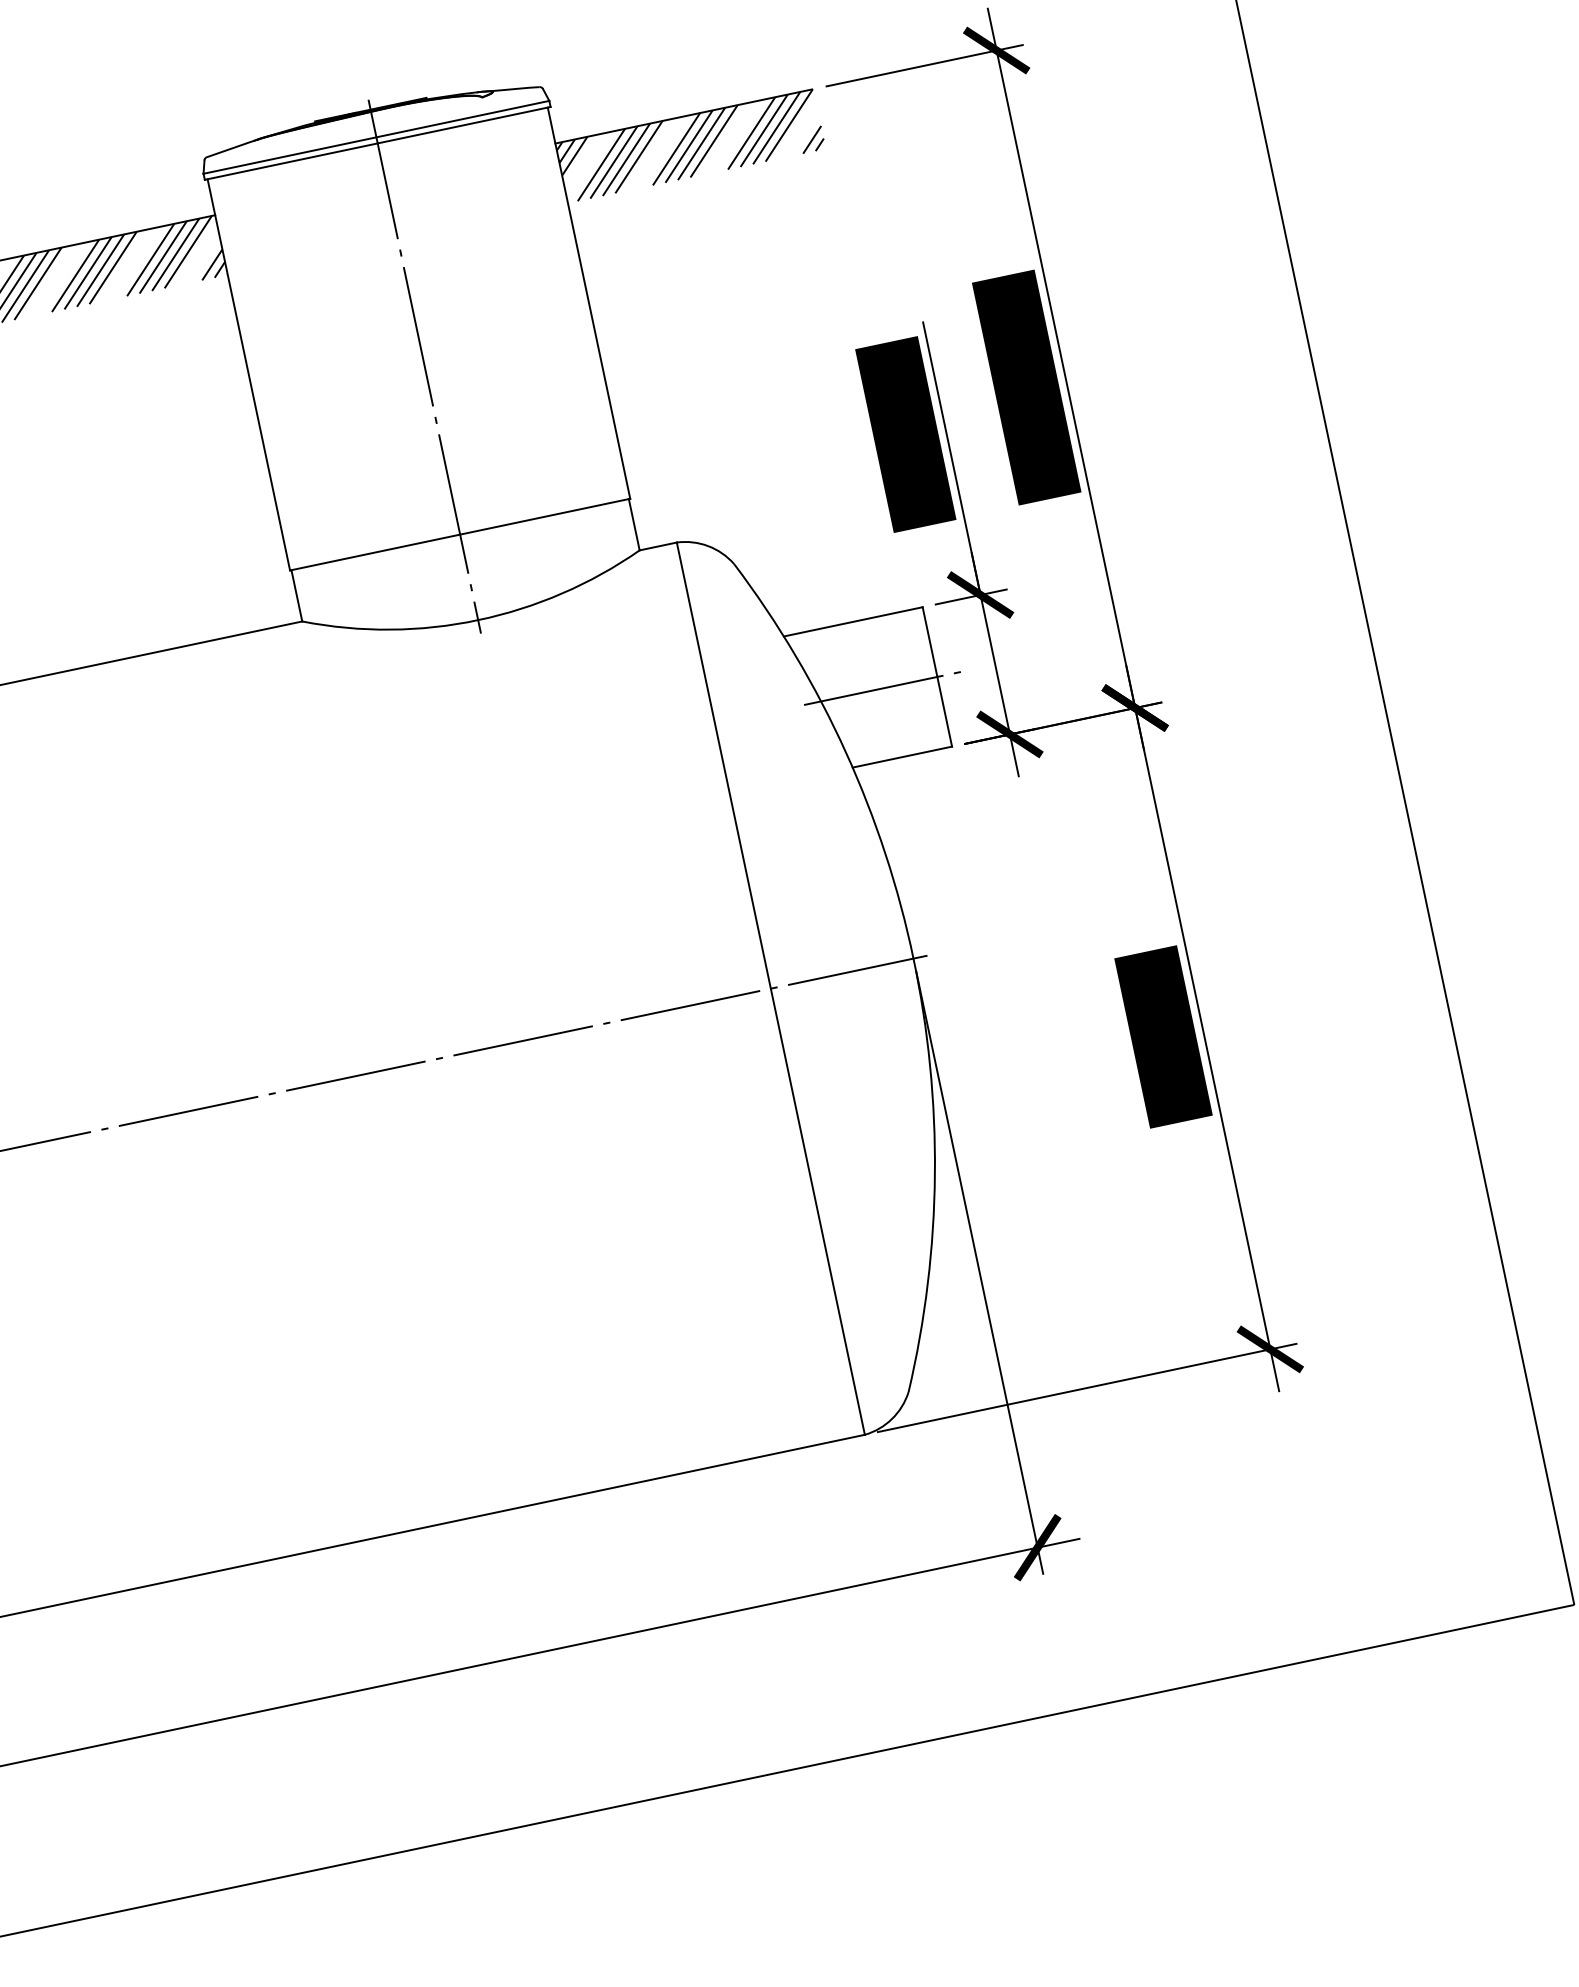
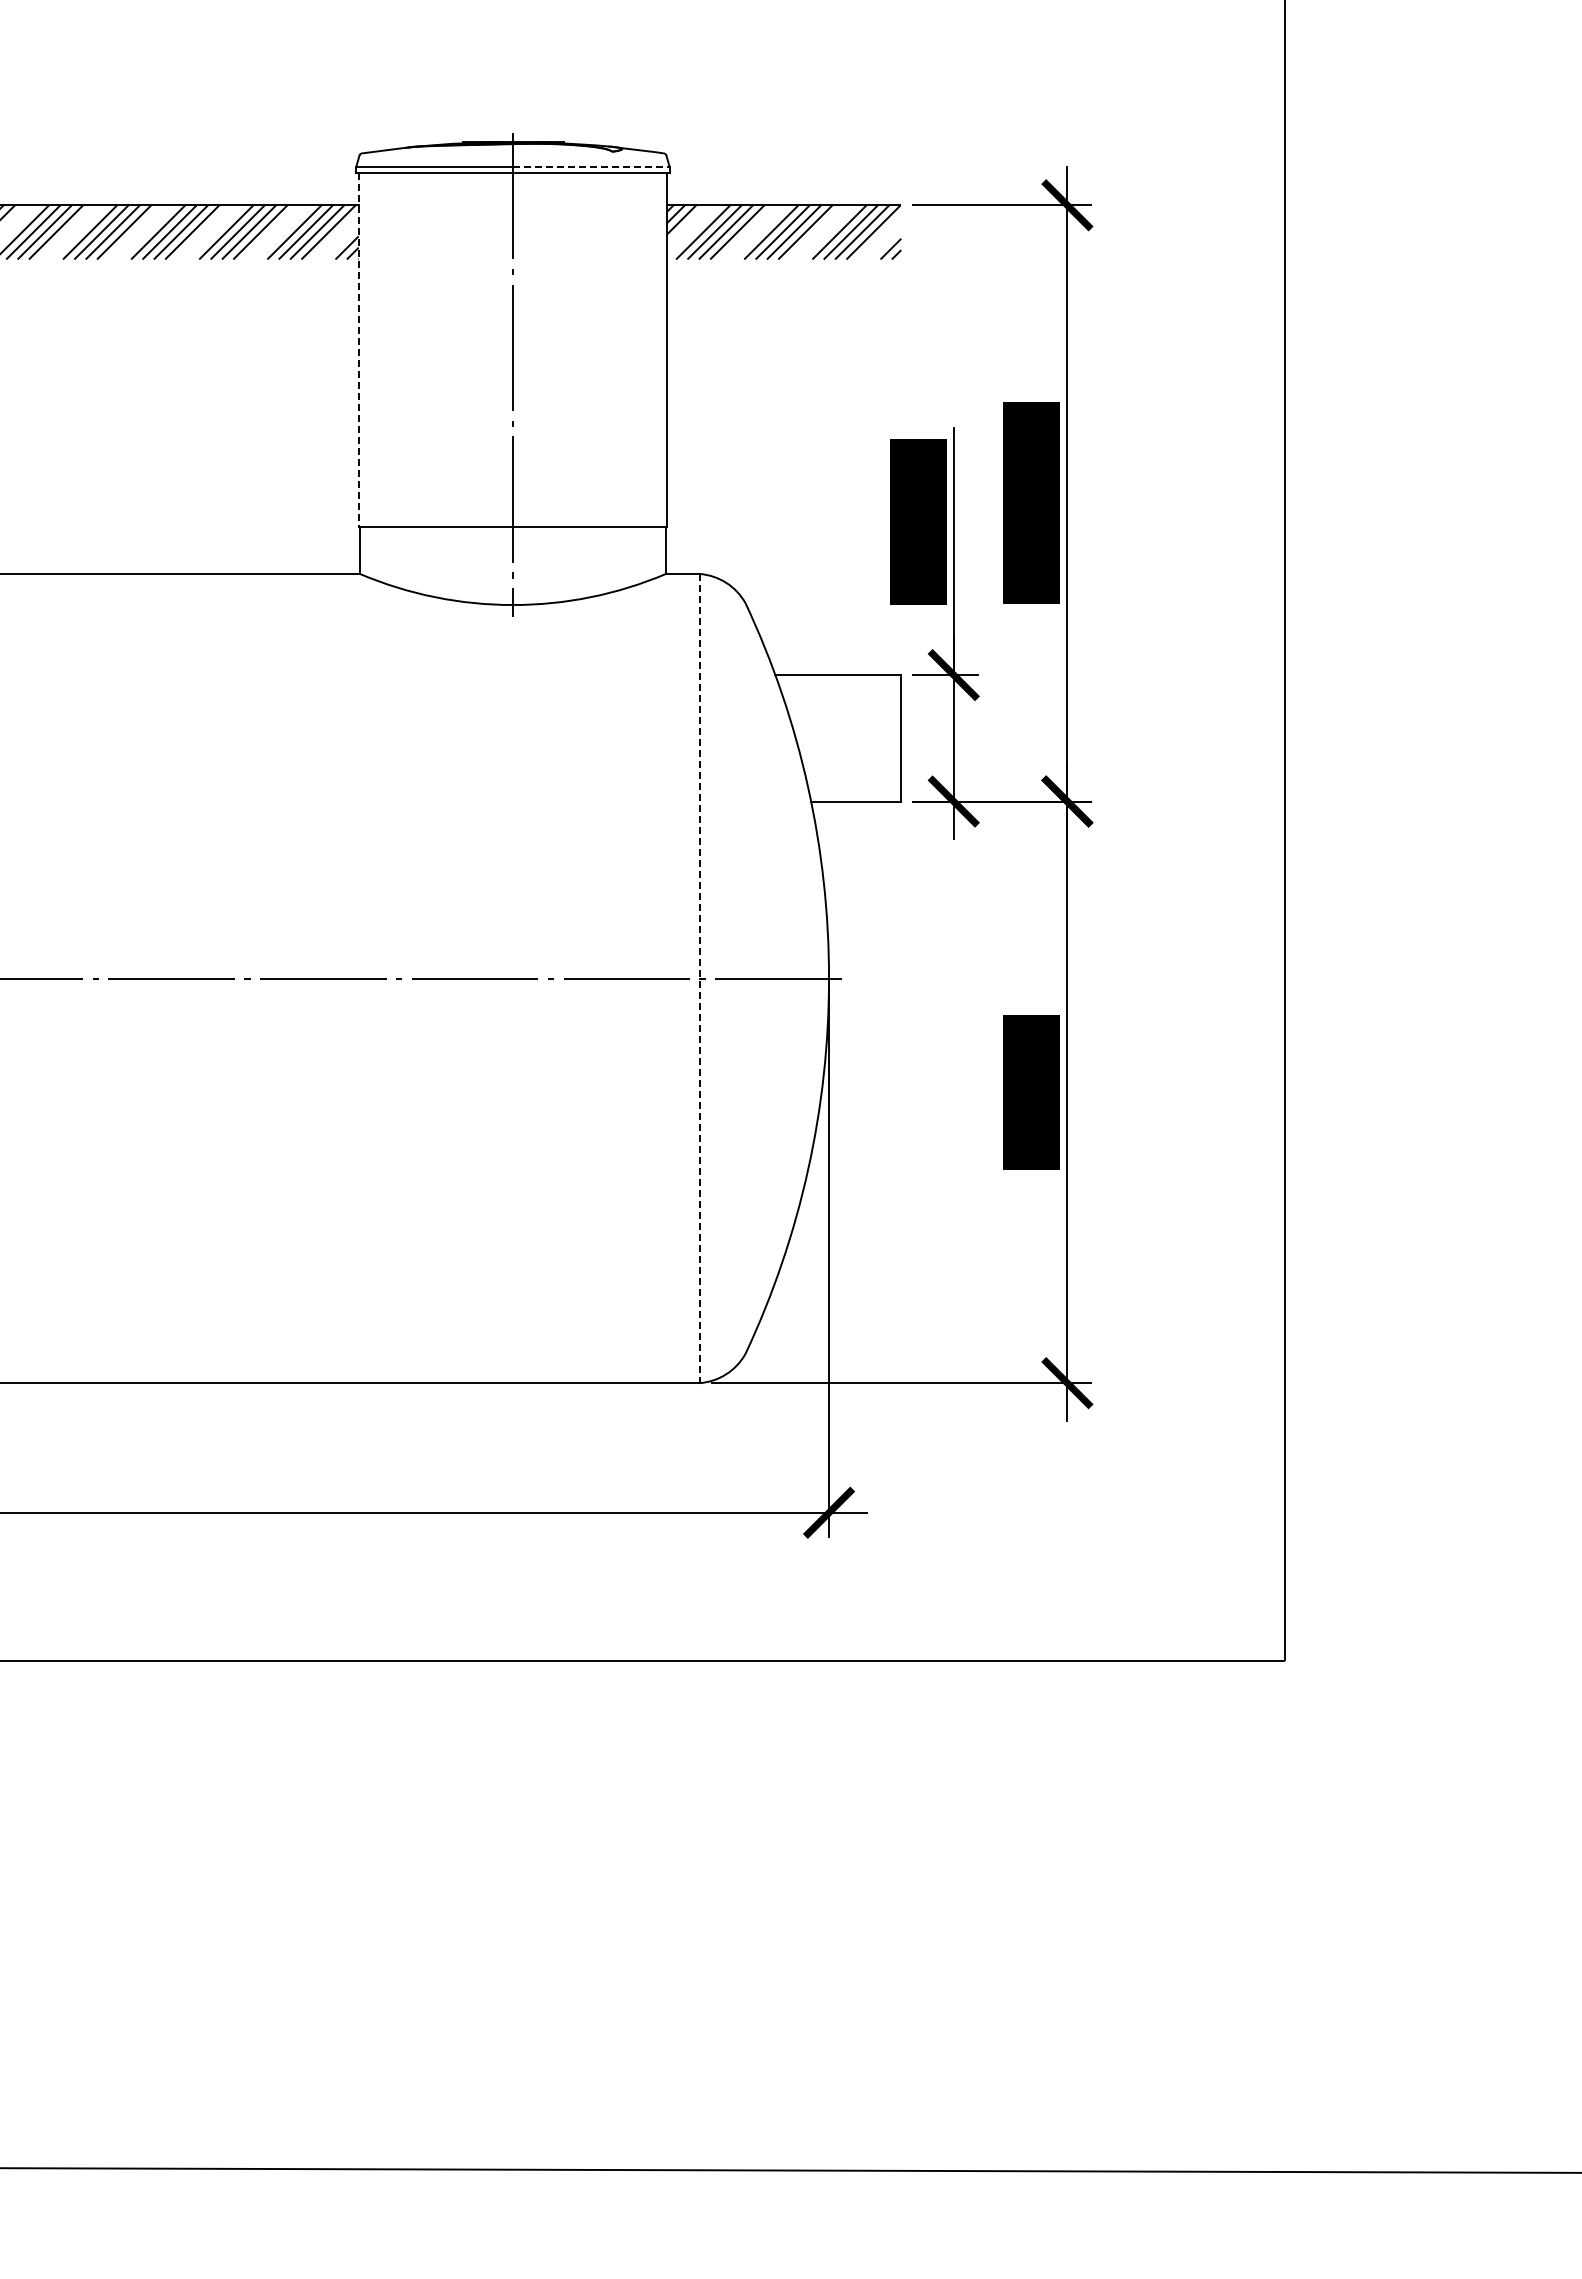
line: (463, 119) -> (591, 167), solid -> dashed
line: (248, 375) -> (358, 350), solid -> dashed
line: (883, 688) -> (852, 738), removed
line: (770, 988) -> (699, 978), solid -> dashed

